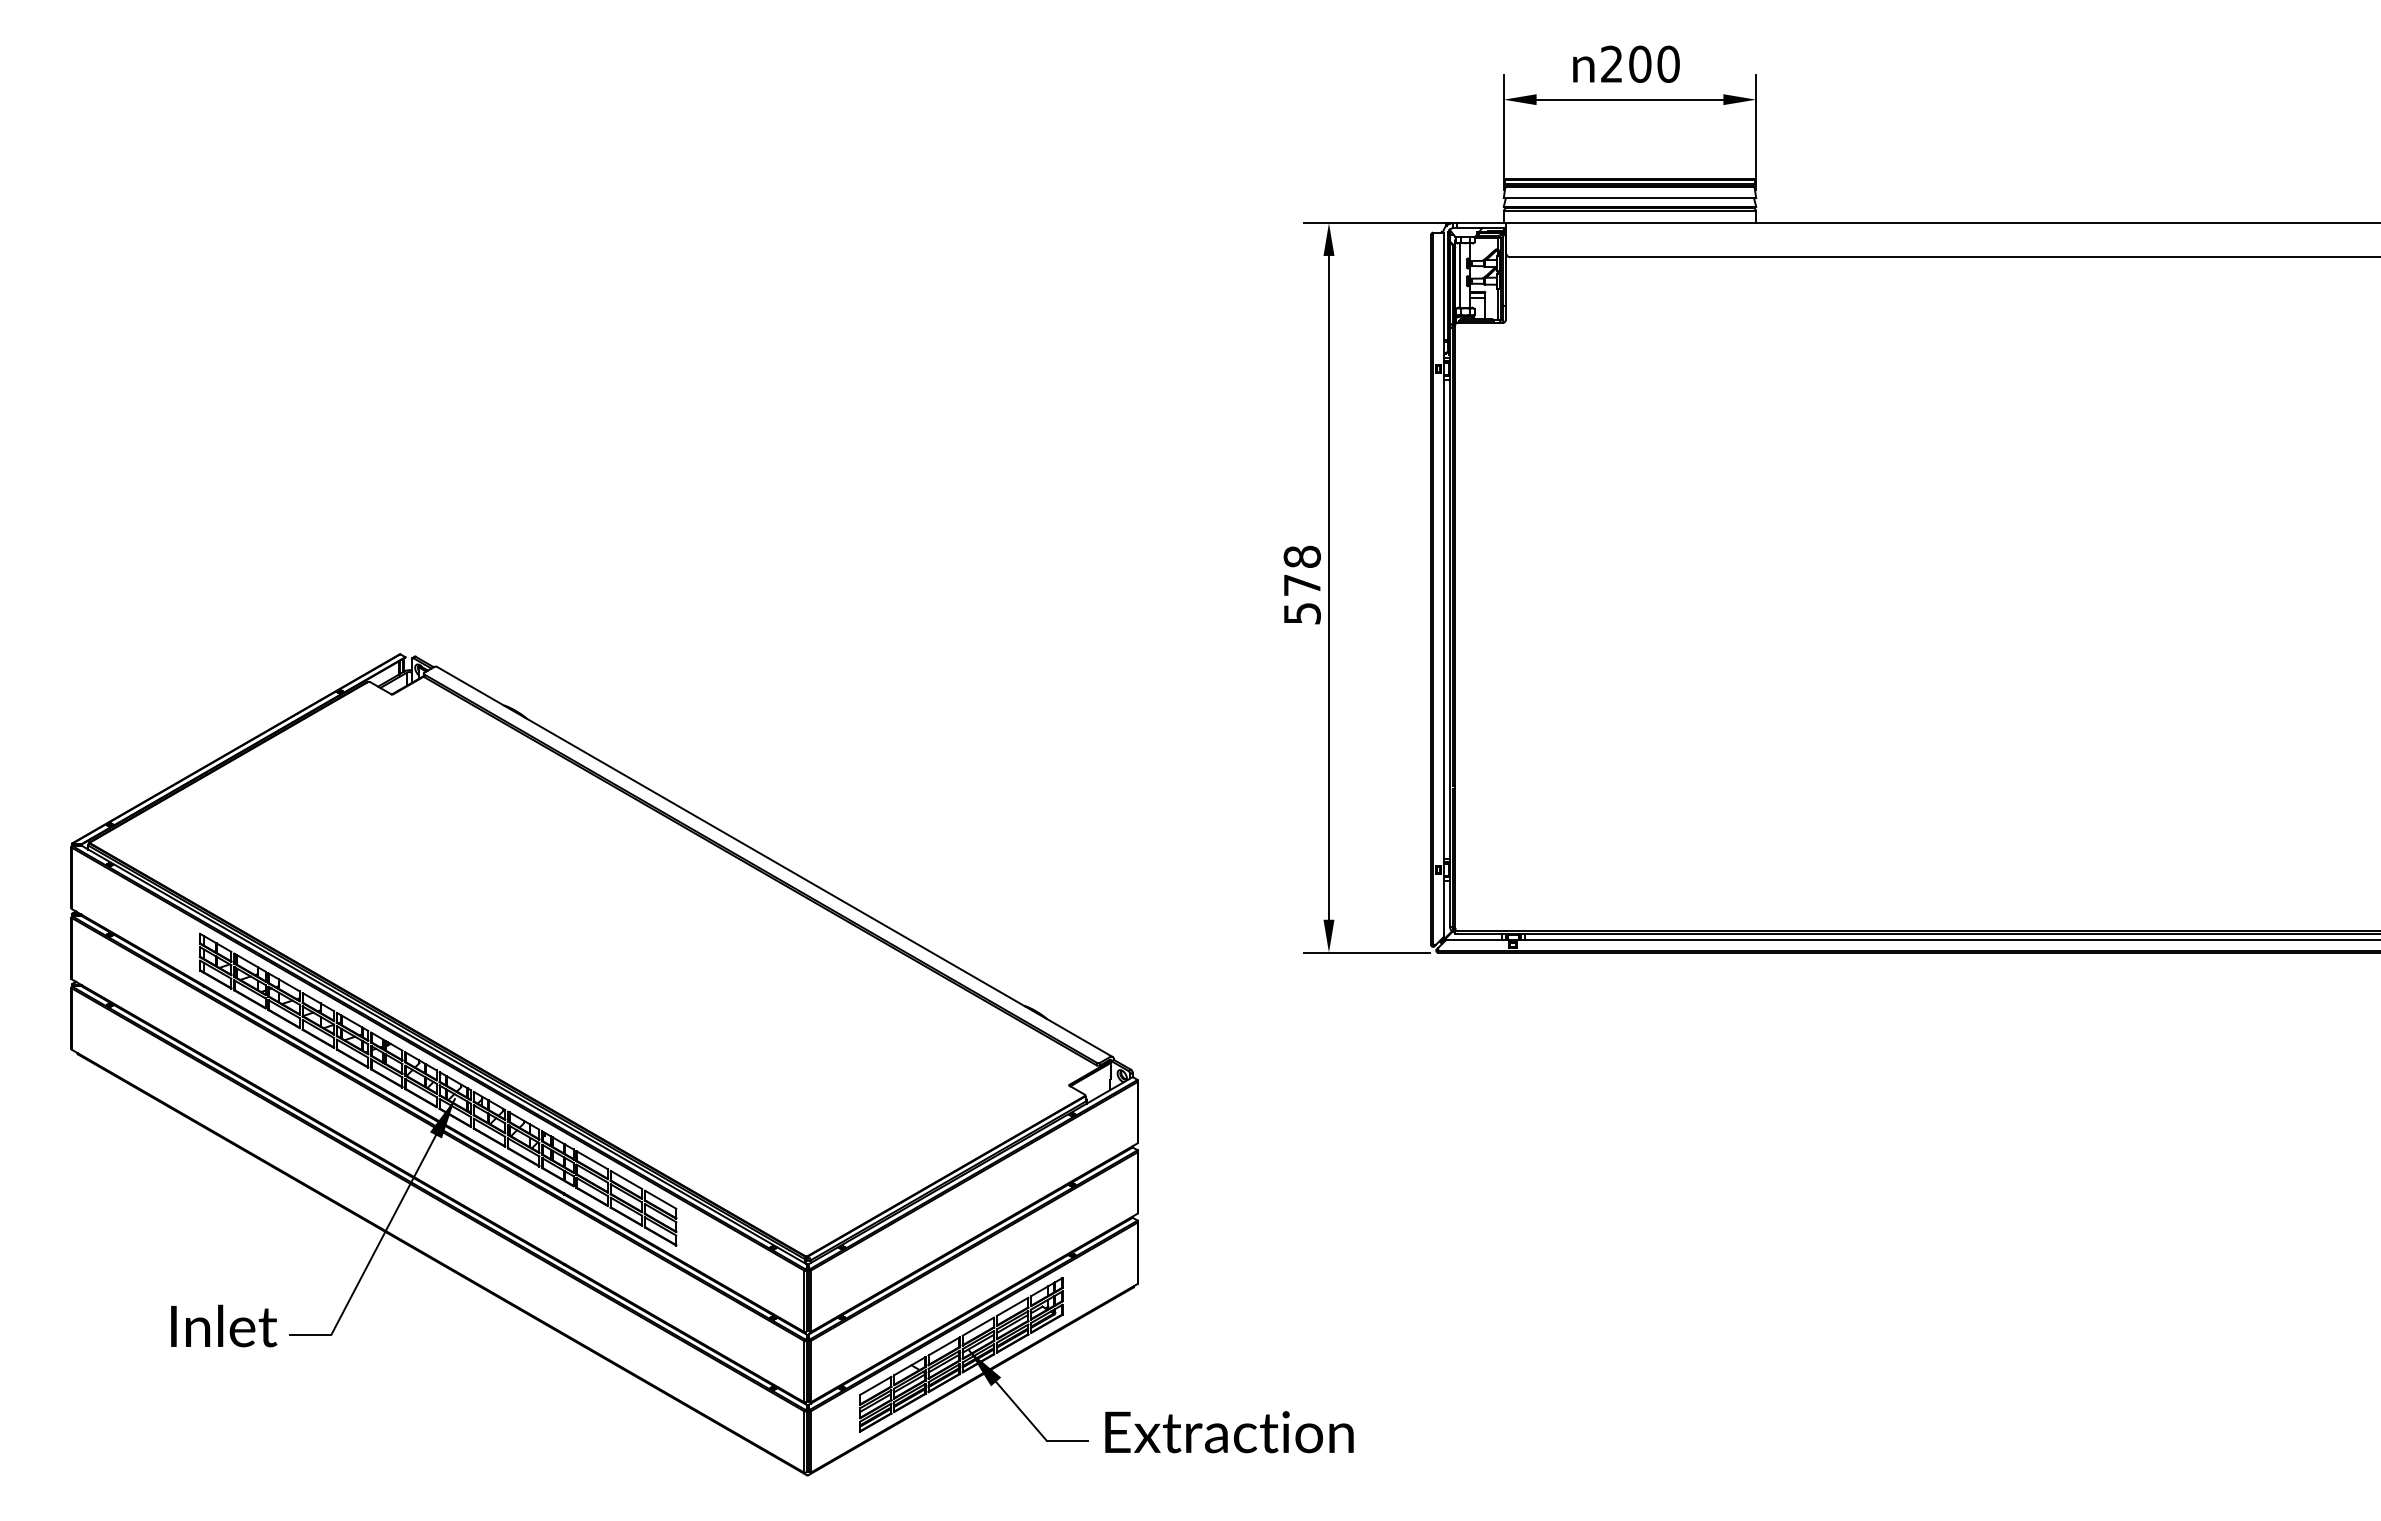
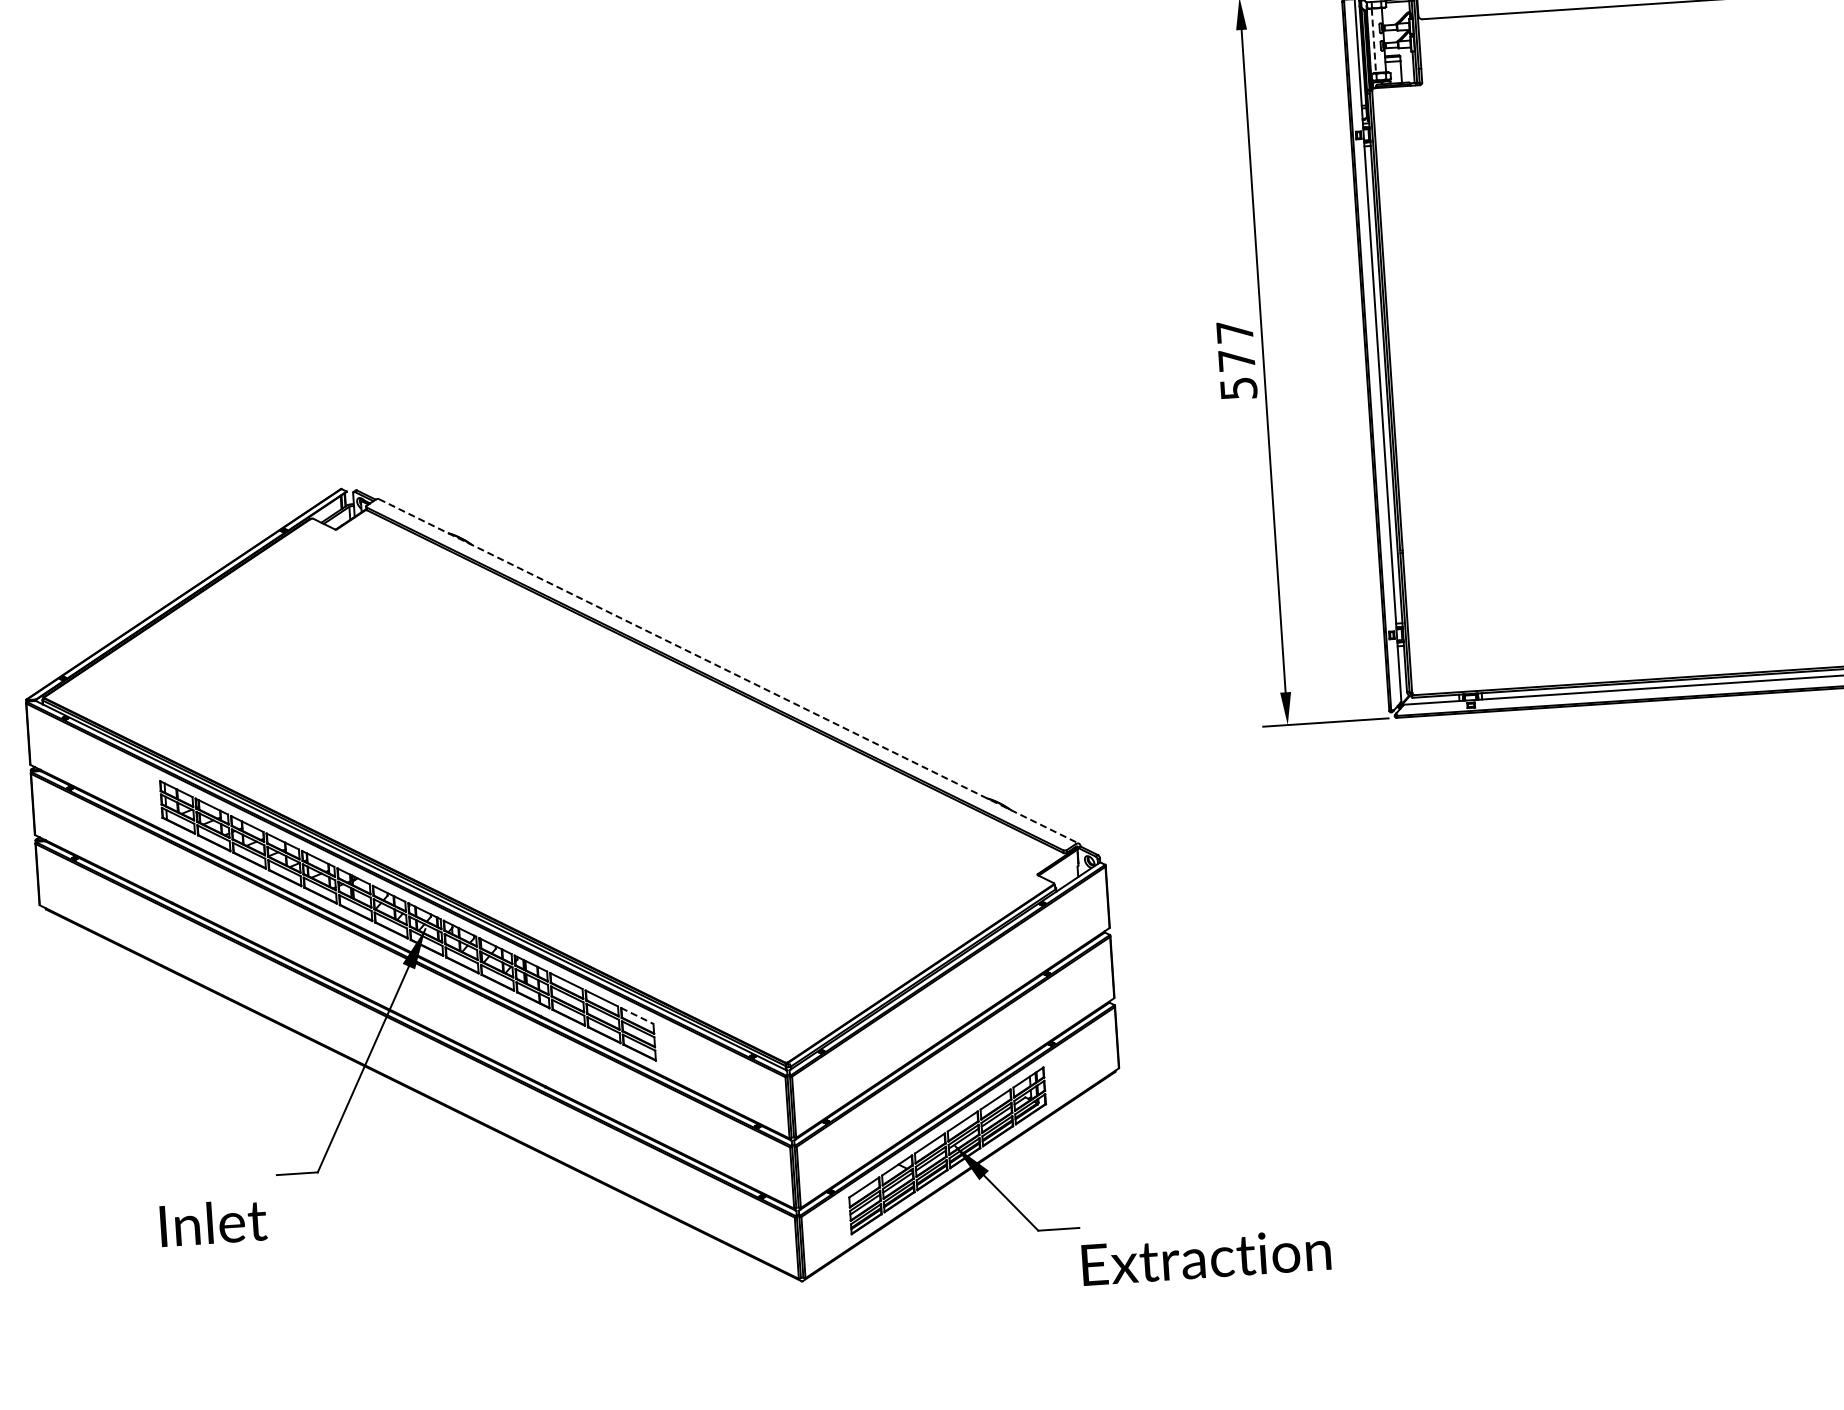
line: (1460, 276) -> (1374, 41), solid -> dashed
text: (1301, 556) -> (1234, 331), 578 -> 577
line: (775, 862) -> (729, 671), solid -> dashed
line: (661, 1199) -> (638, 1015), solid -> dashed
text: (224, 1325) -> (213, 1222), moved
text: (1229, 1432) -> (1206, 1257), moved

